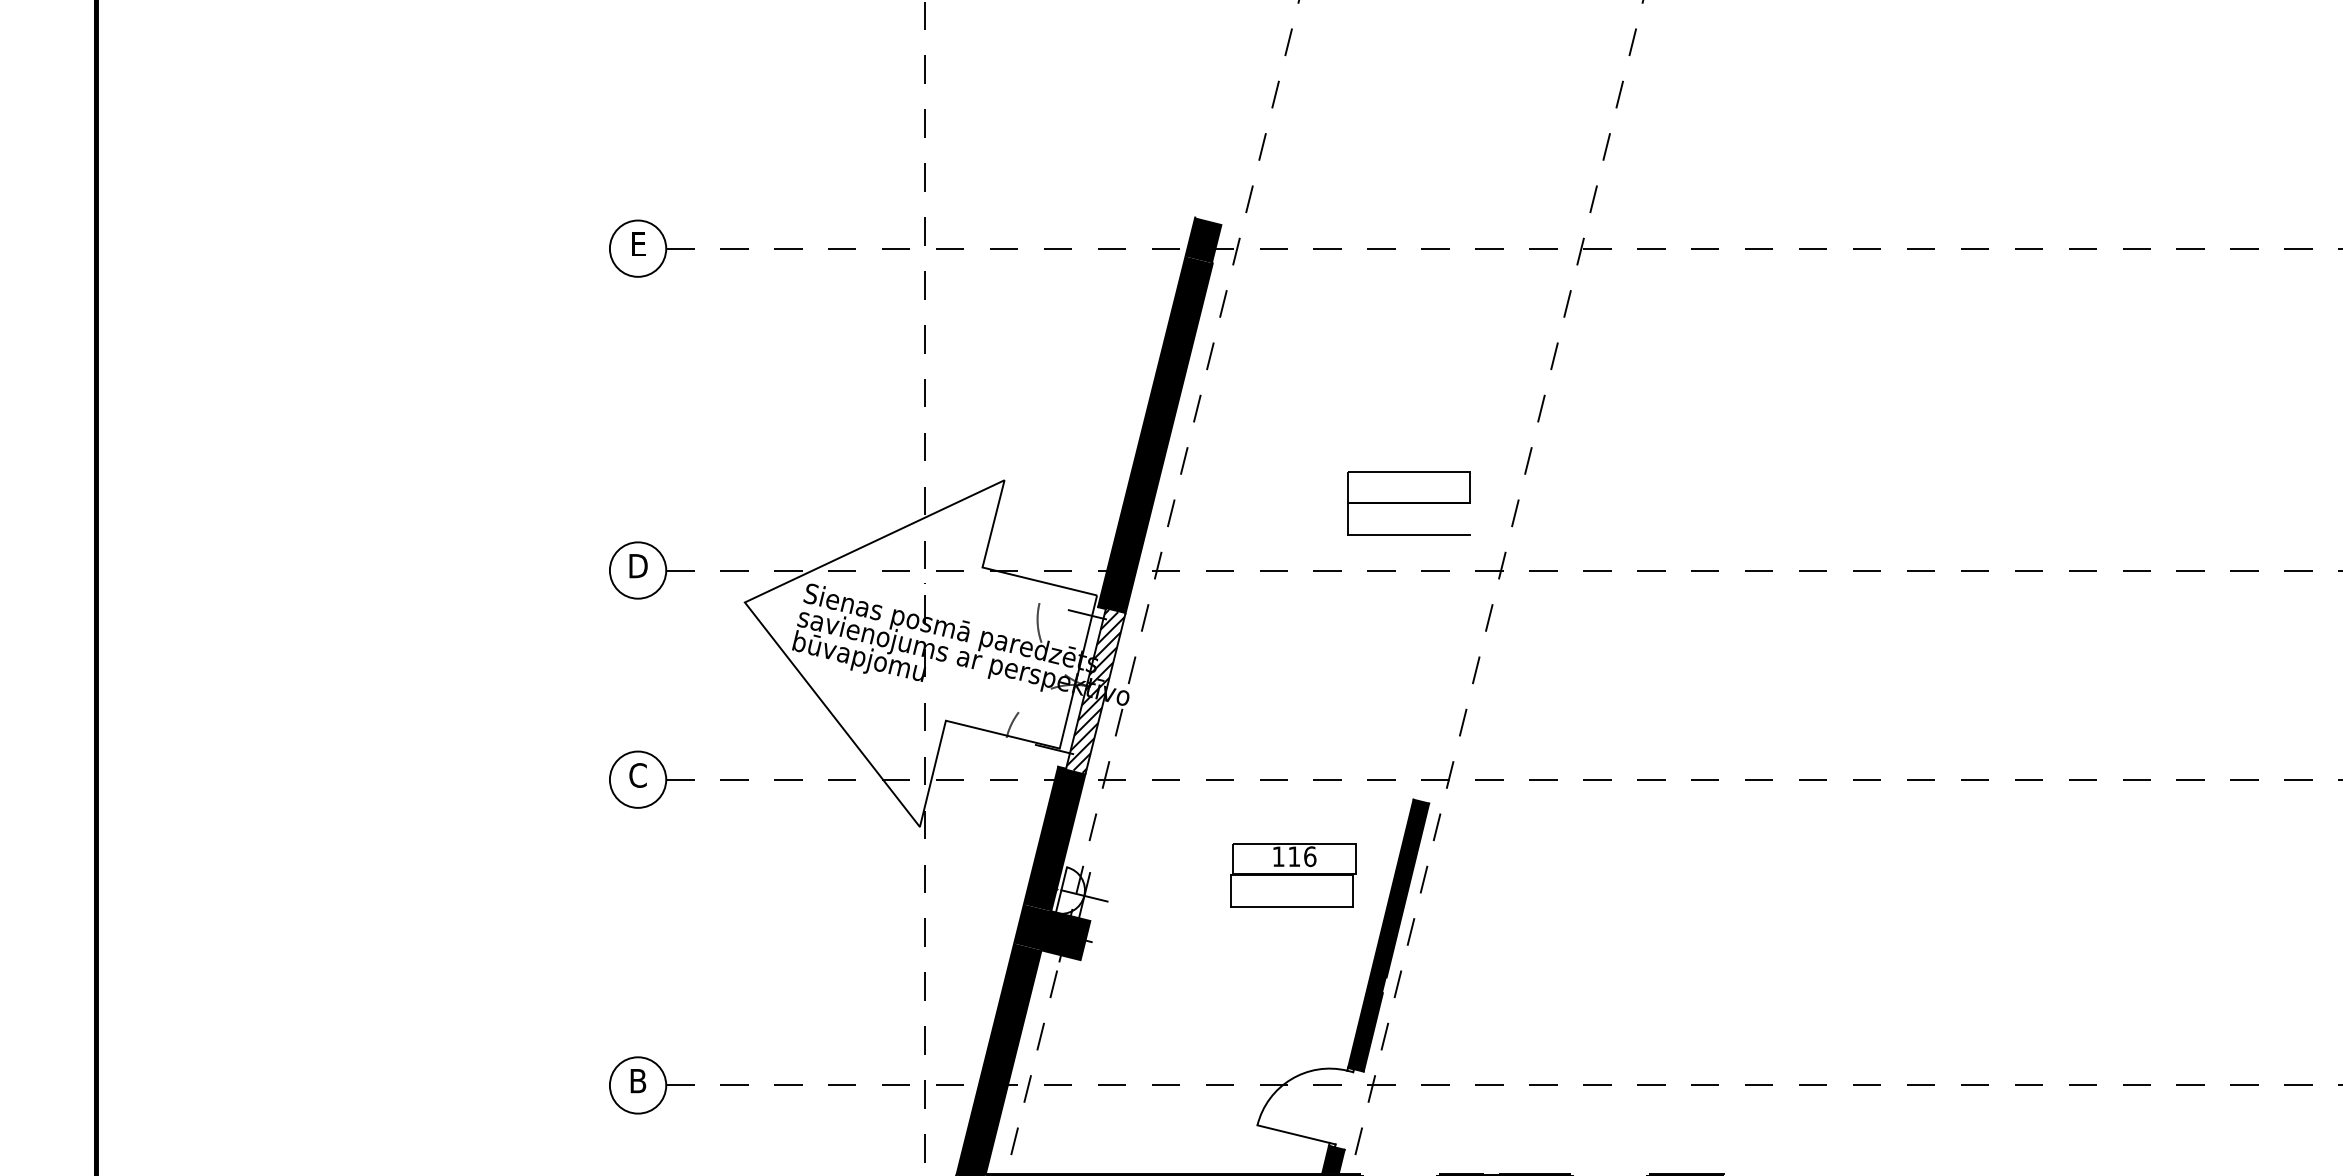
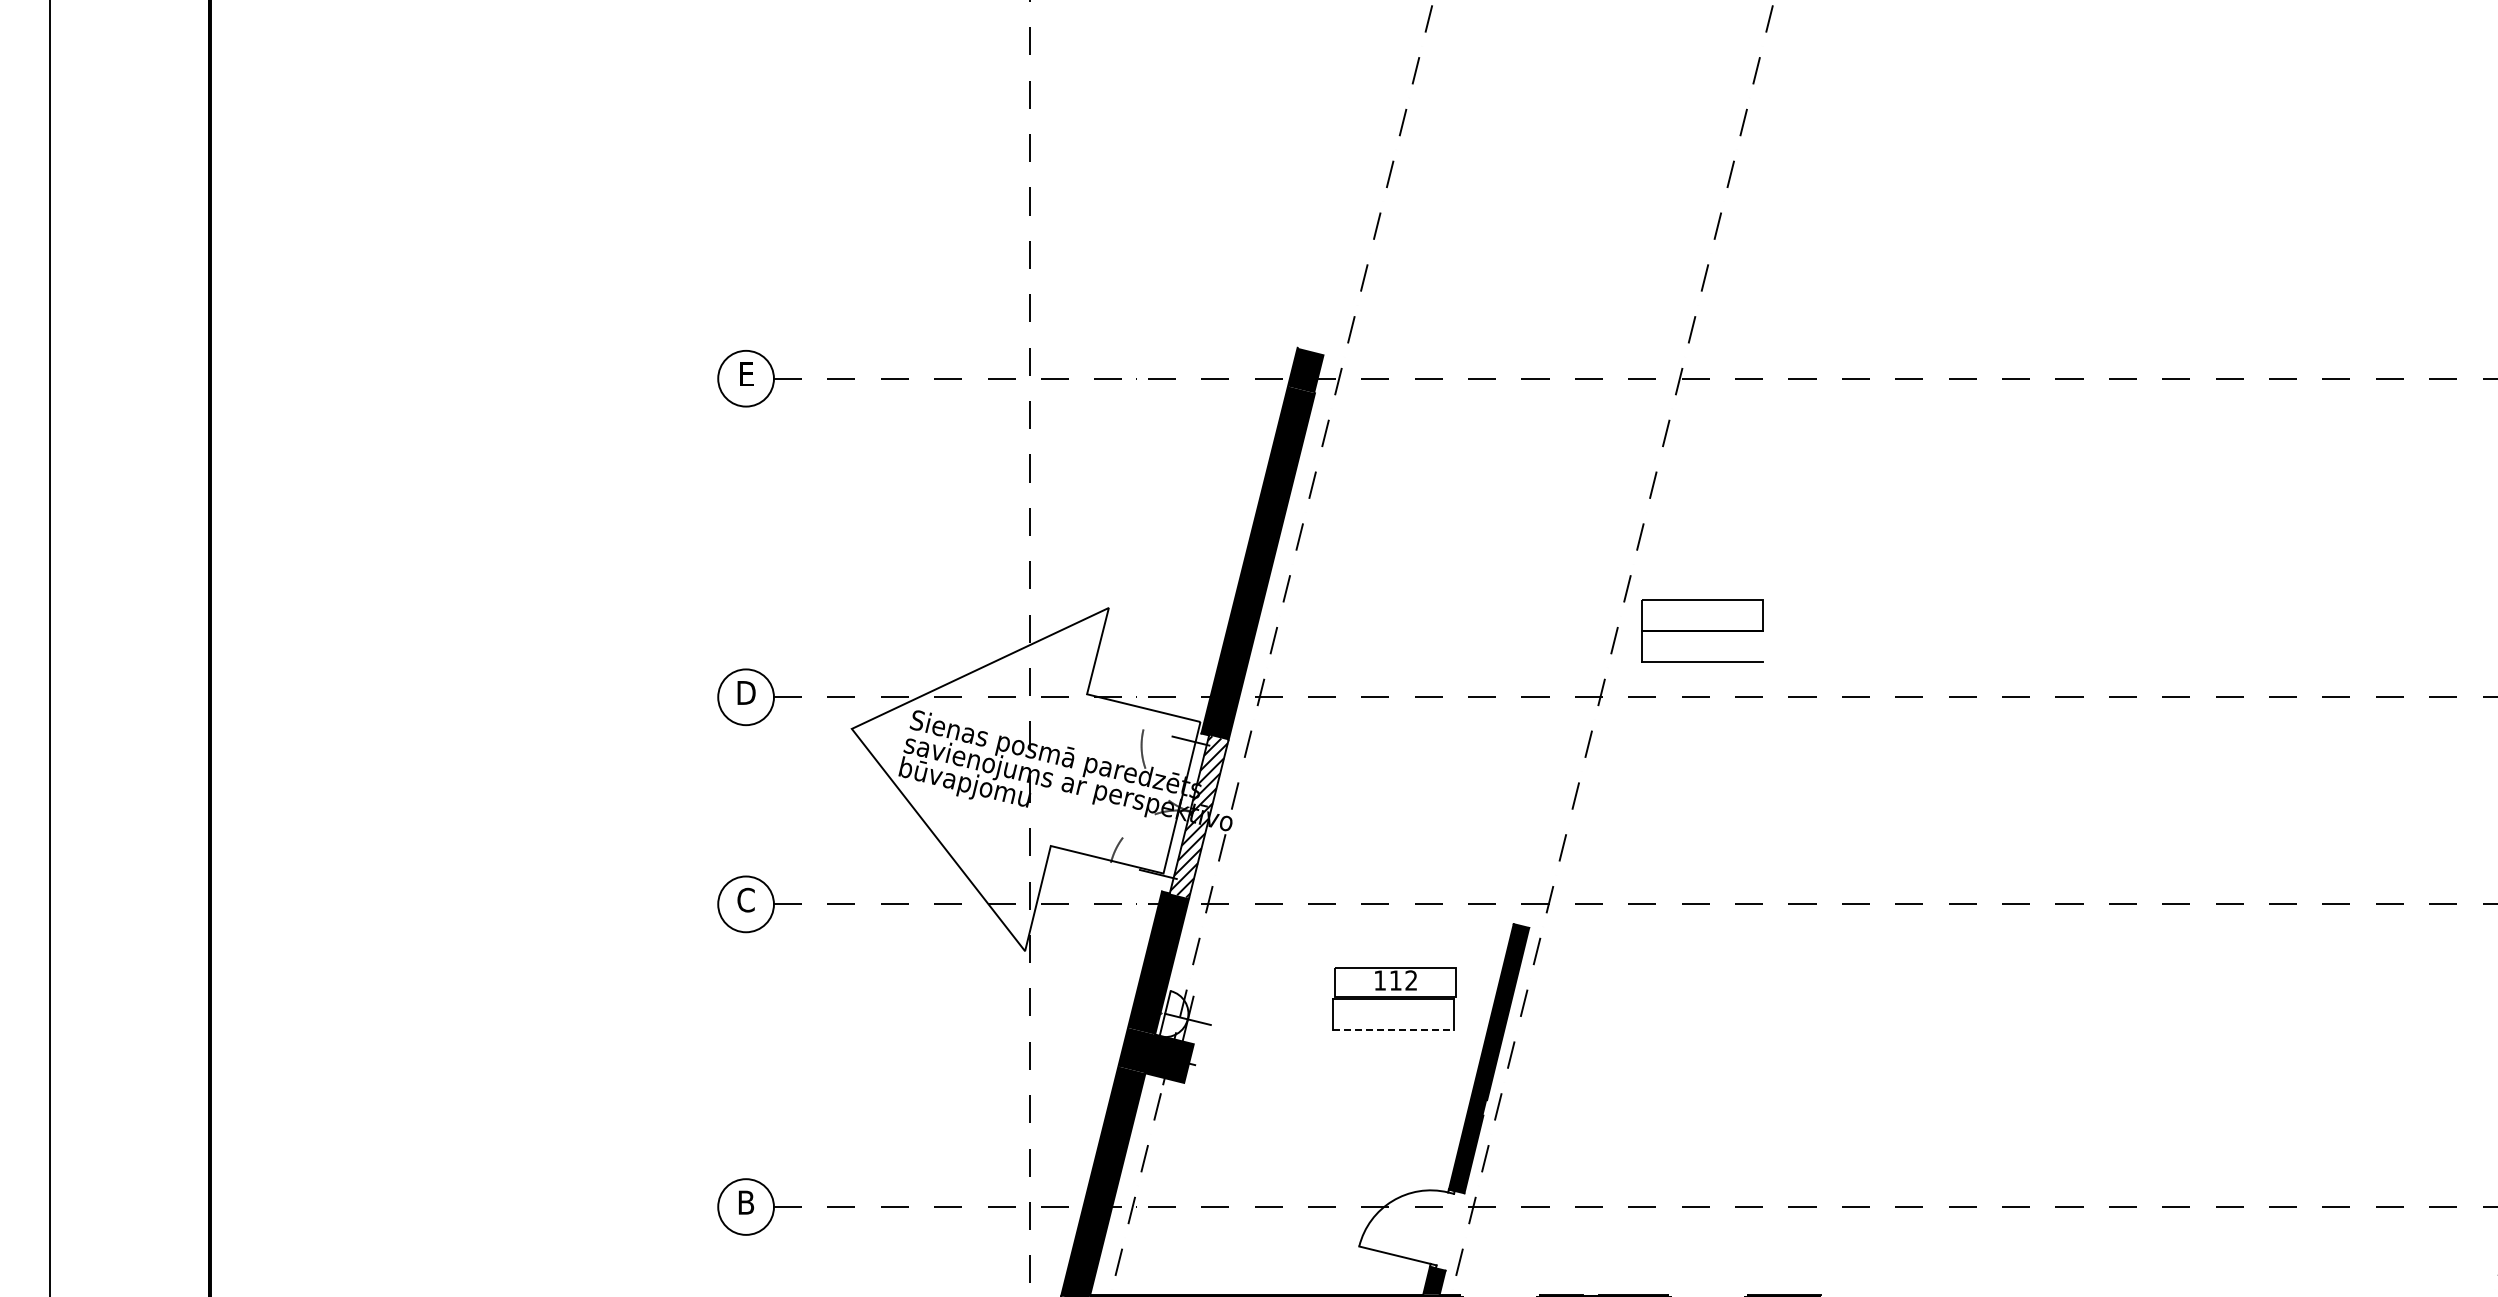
part: (1409, 503) -> (1702, 630), moved
text: (1310, 856) -> (1411, 980), 116 -> 112
line: (1293, 907) -> (1394, 1030), solid -> dashed

